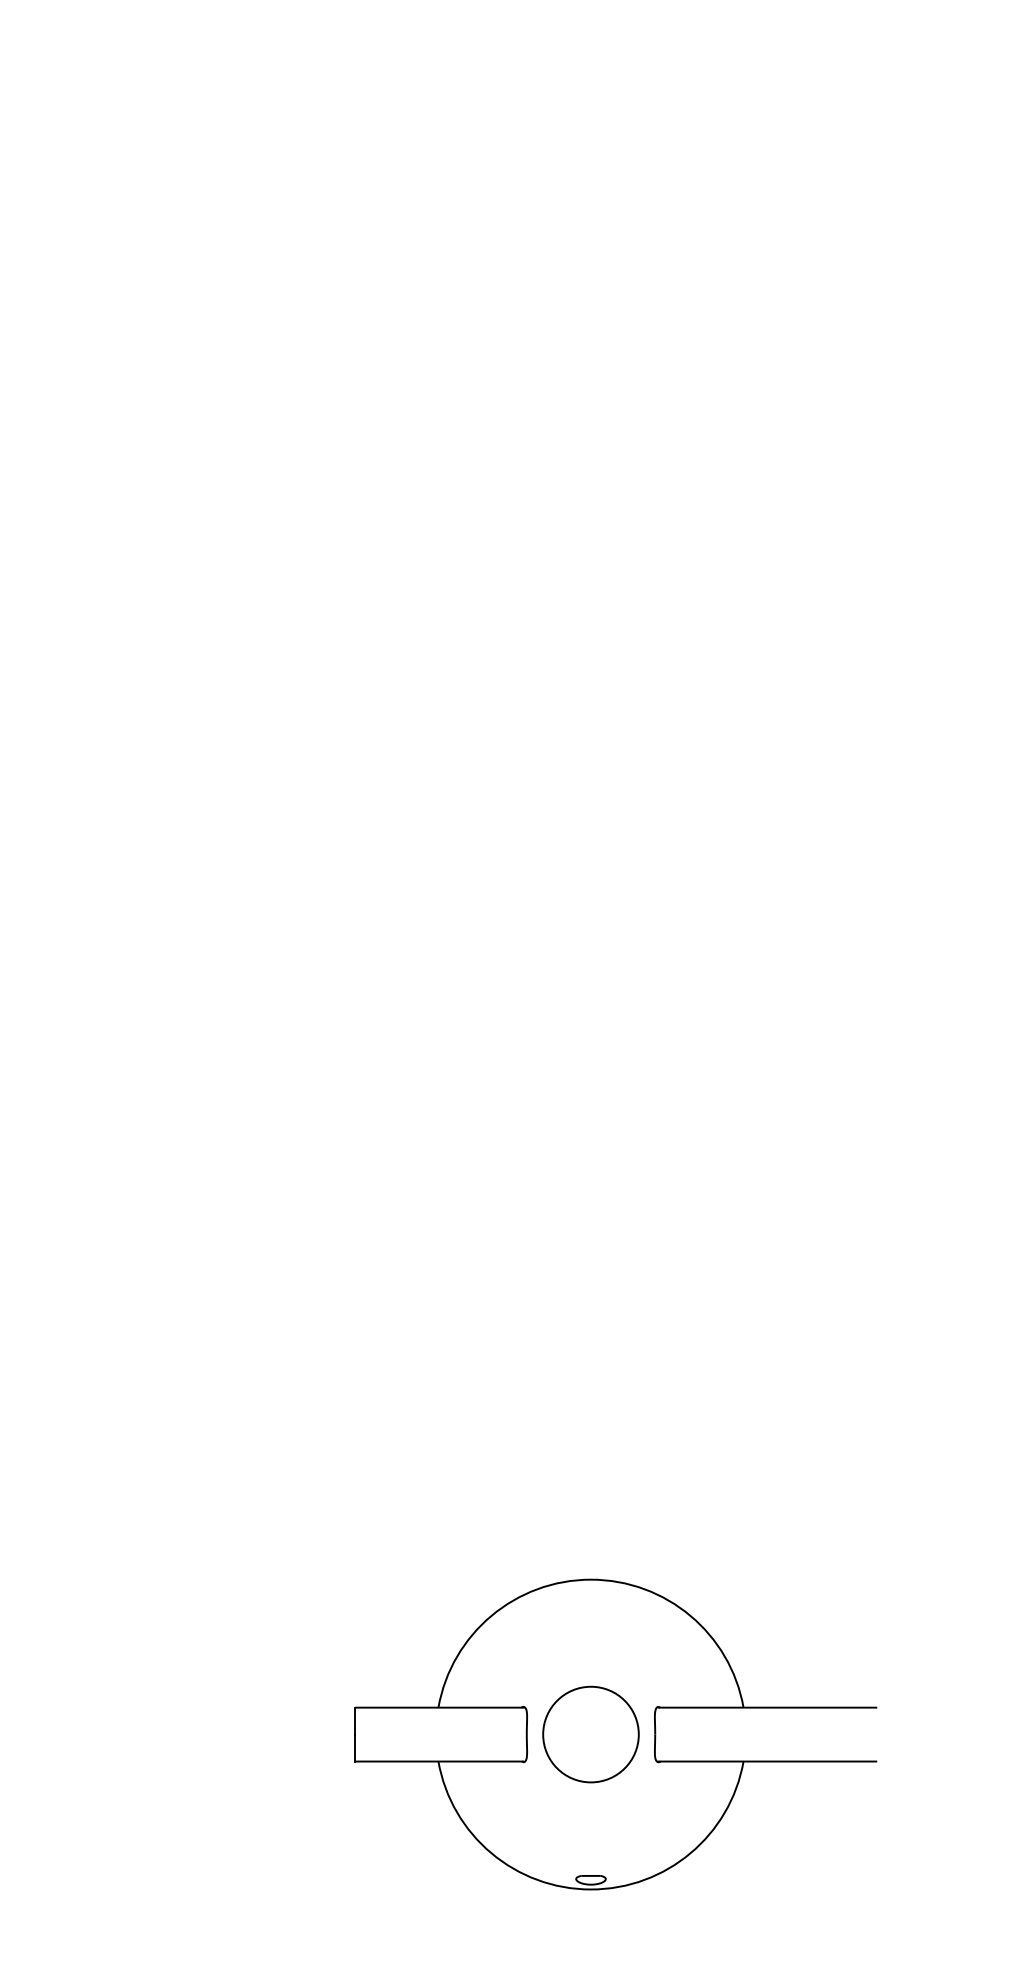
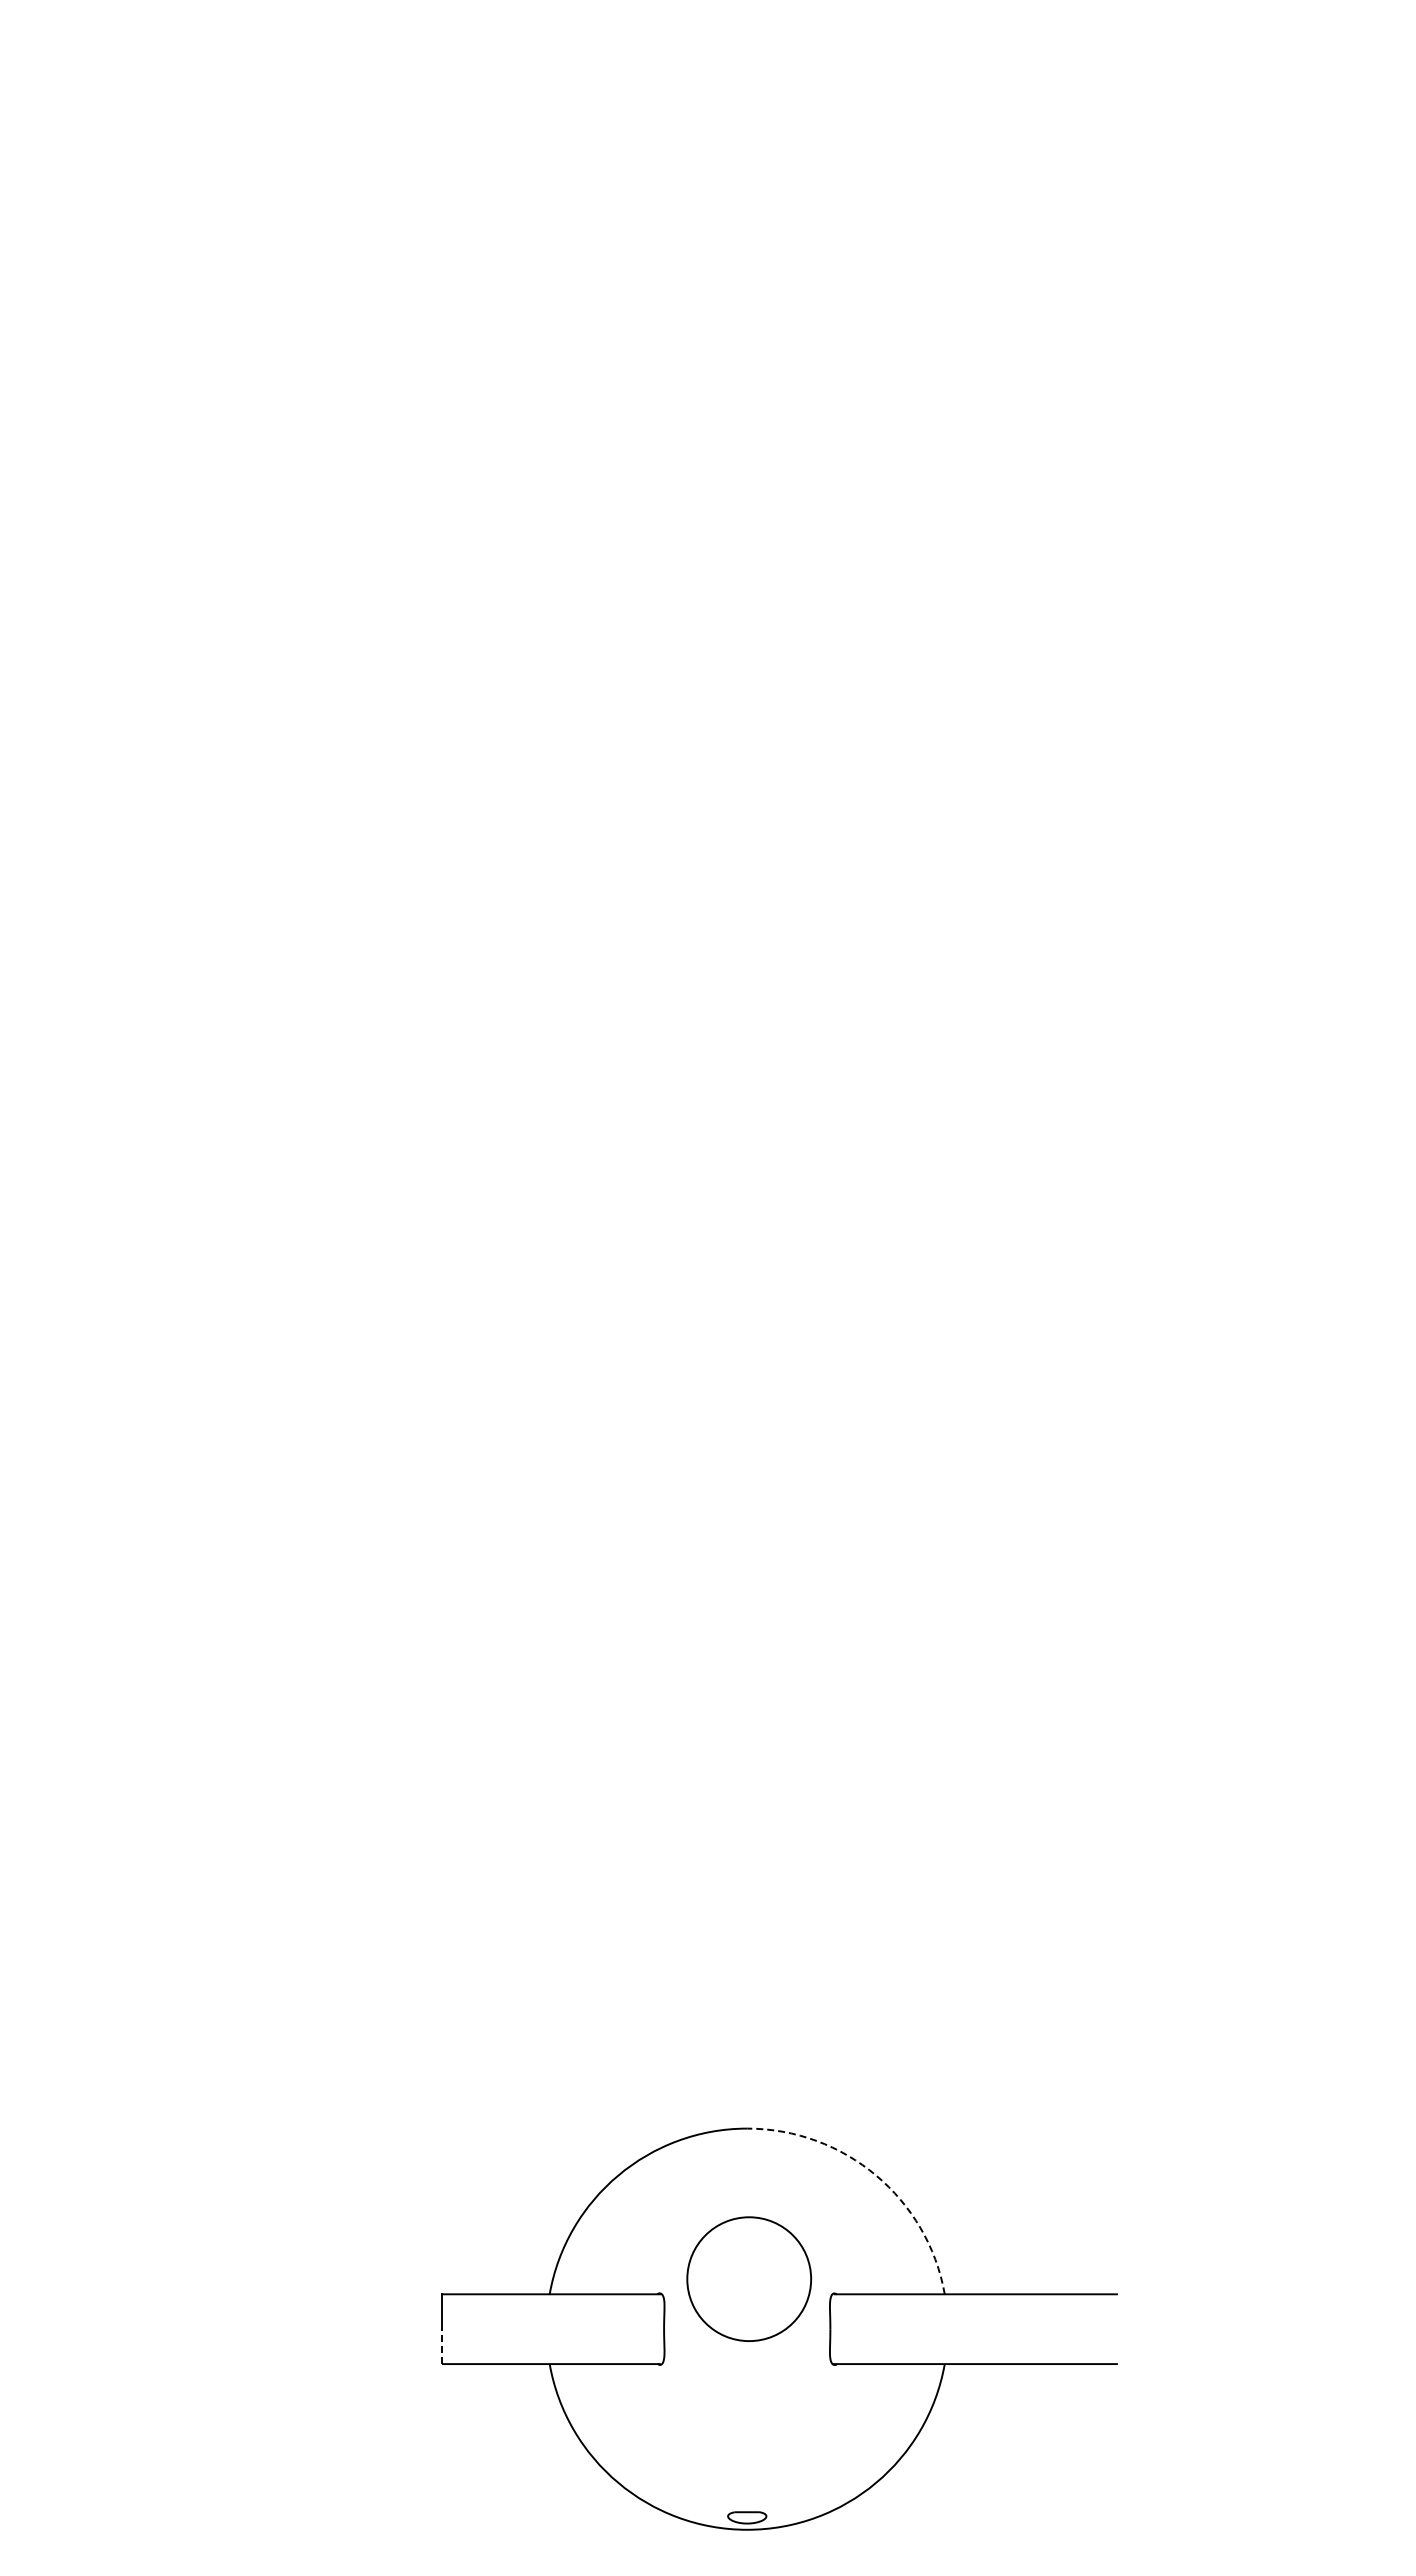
arc: (690, 1615) -> (876, 2175), solid -> dashed
circle: (591, 1734) -> (749, 2278), moved
line: (354, 1747) -> (441, 2346), solid -> dashed

